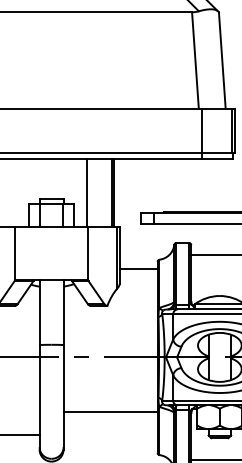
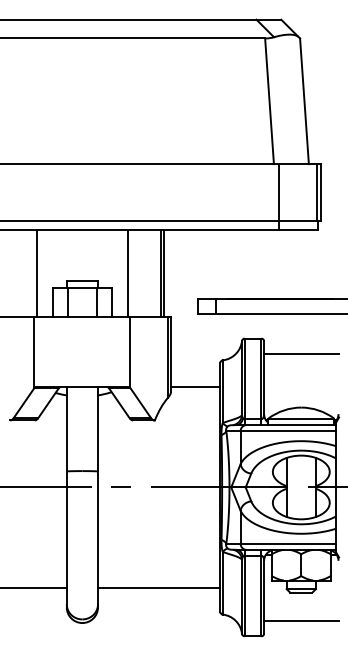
line: (16, 192) -> (36, 273), added
line: (138, 269) -> (195, 386), moved
line: (110, 412) -> (158, 588), moved

